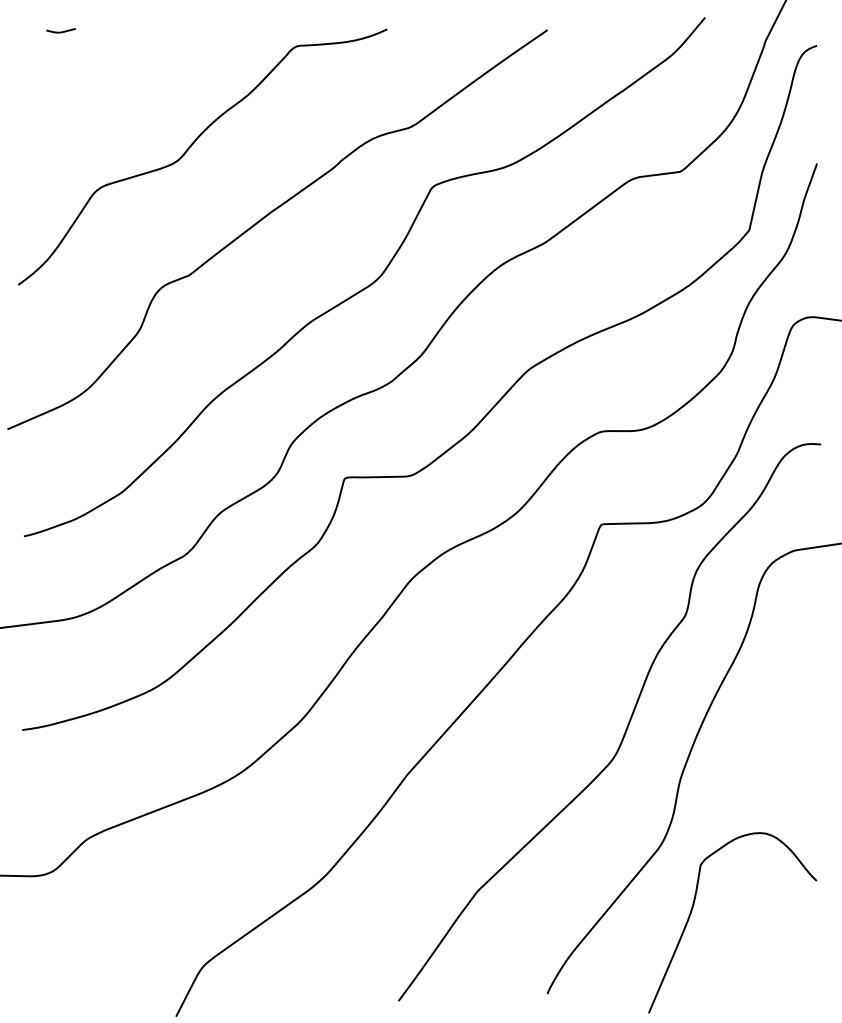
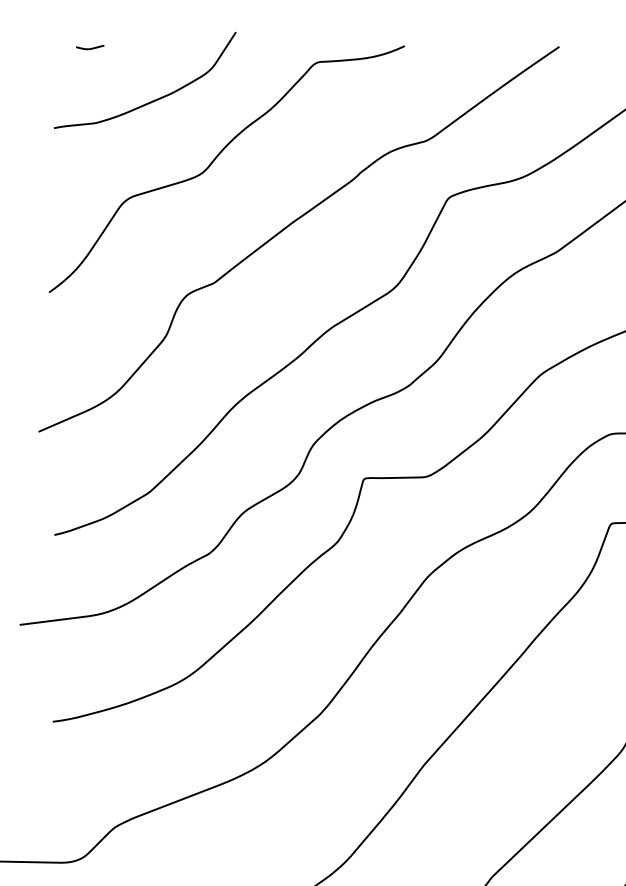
curve: (128, 84) -> (155, 99), added

